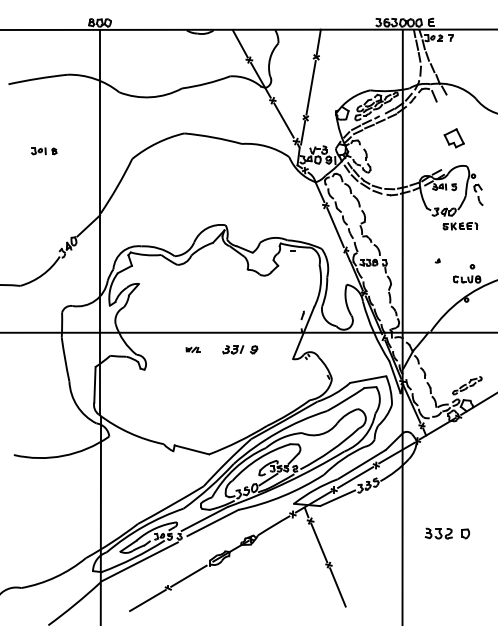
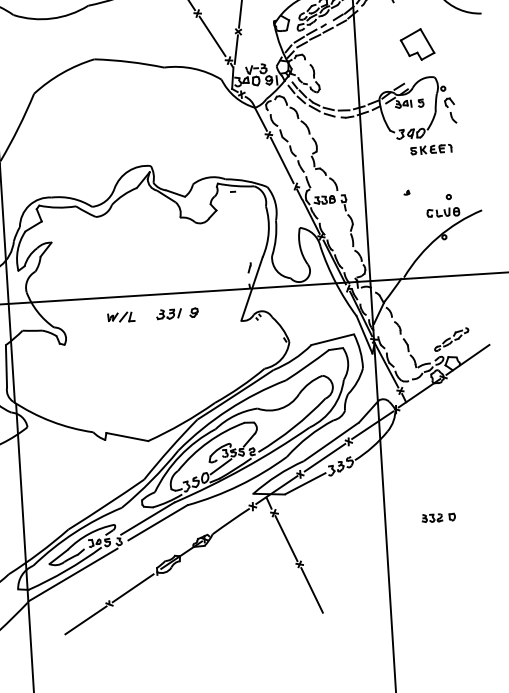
part: (453, 138) -> (416, 45), size x1.43
part: (192, 349) -> (120, 316), size x1.67
part: (446, 533) -> (437, 517), size x0.62

